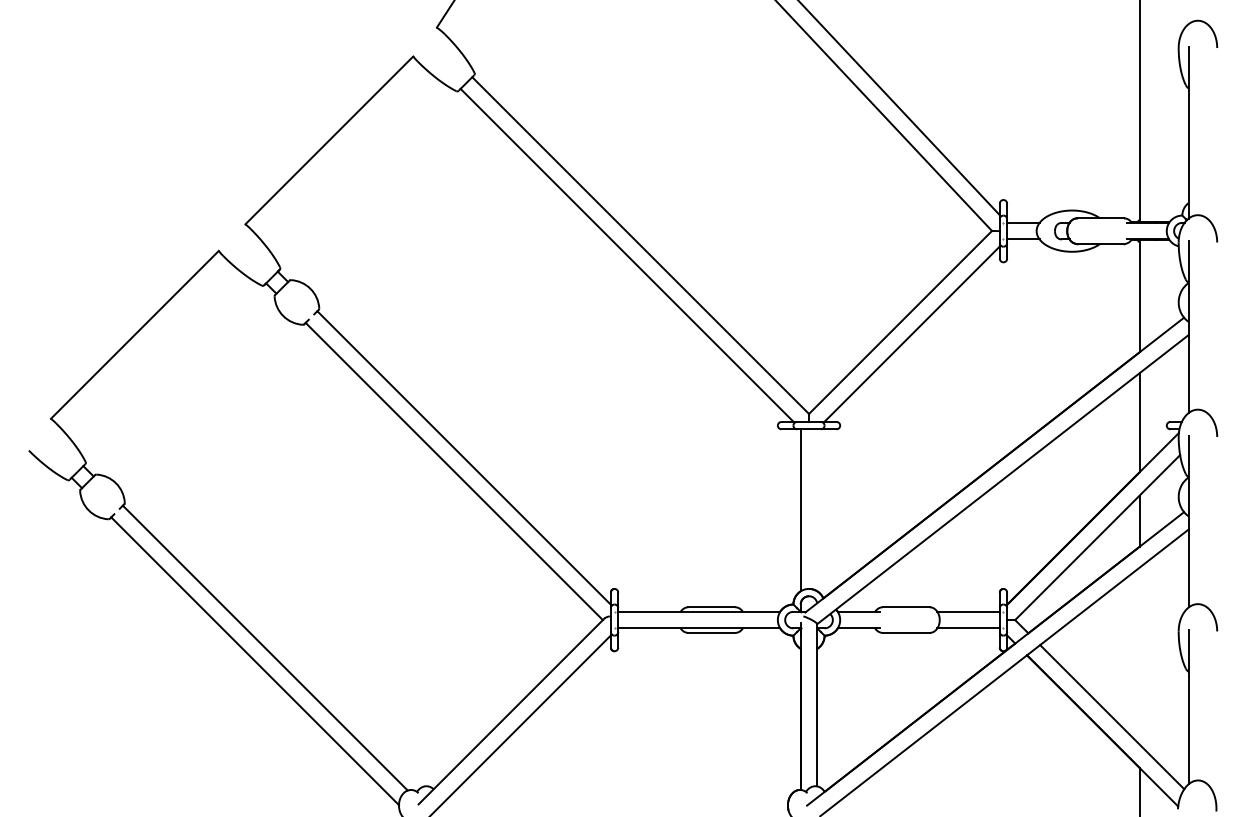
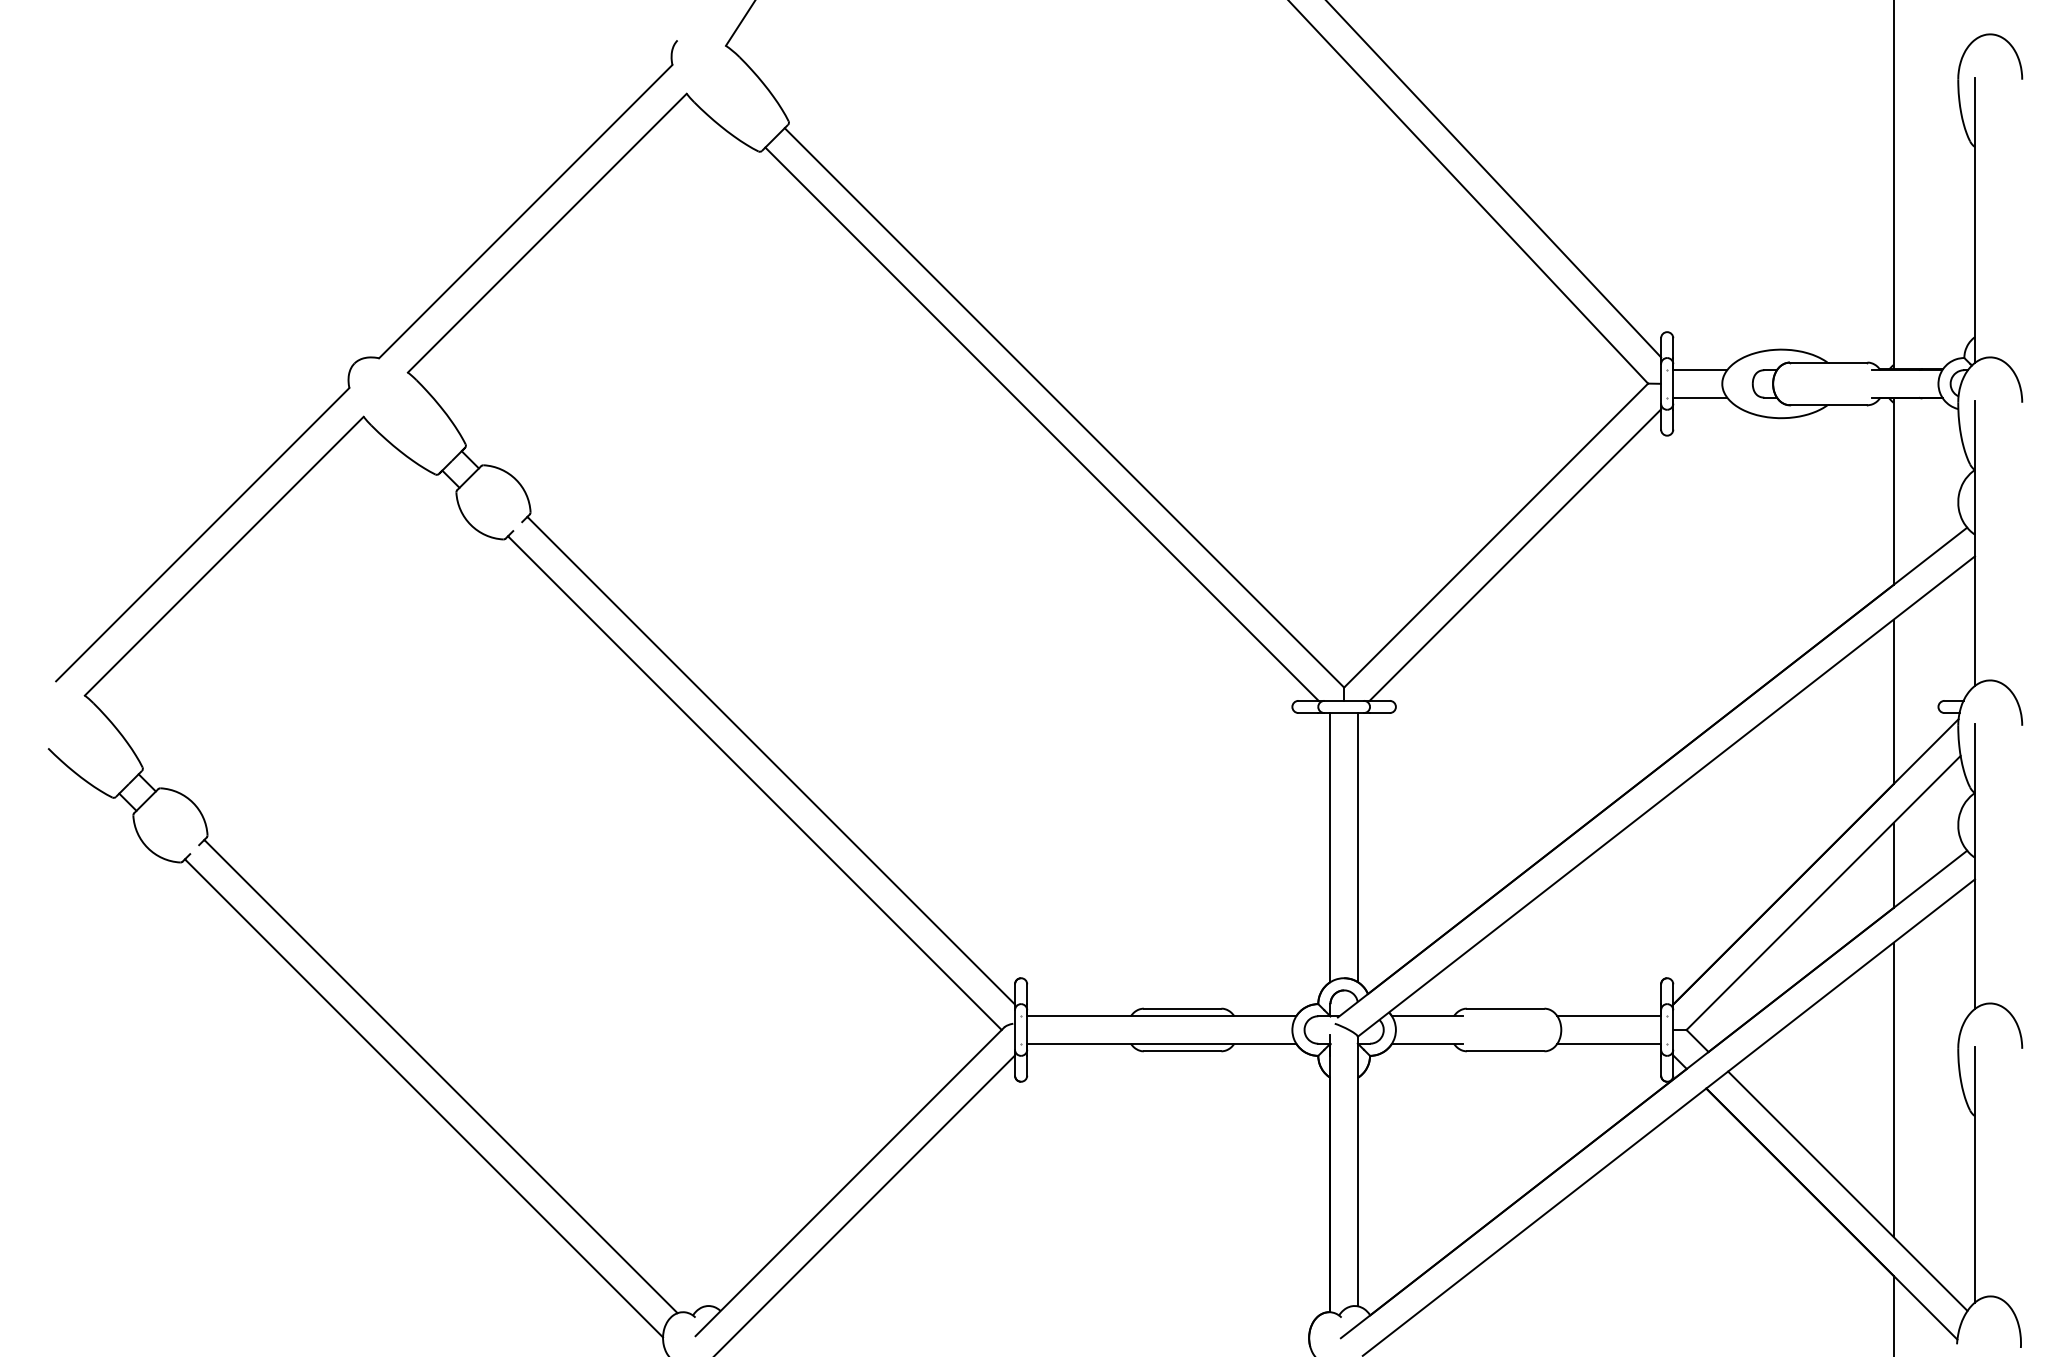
part: (220, 217) -> (366, 361), added
line: (817, 510) -> (1358, 847), added
line: (1139, 655) -> (1893, 1088), added

